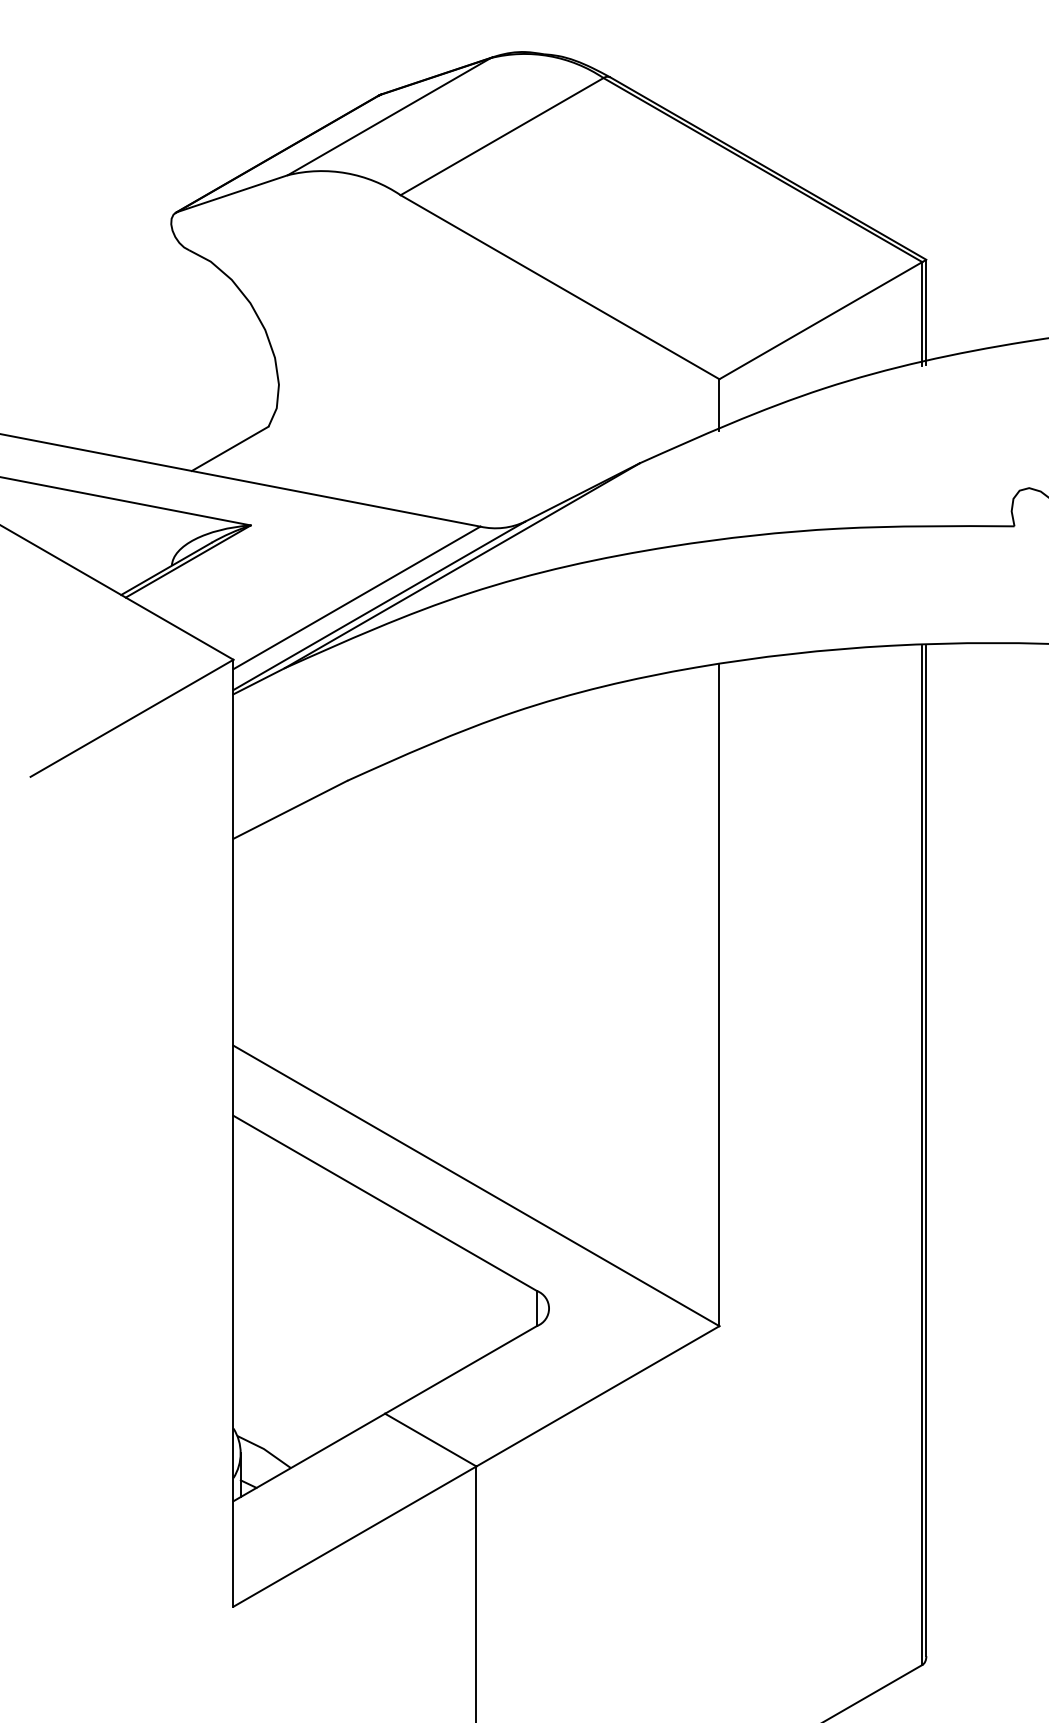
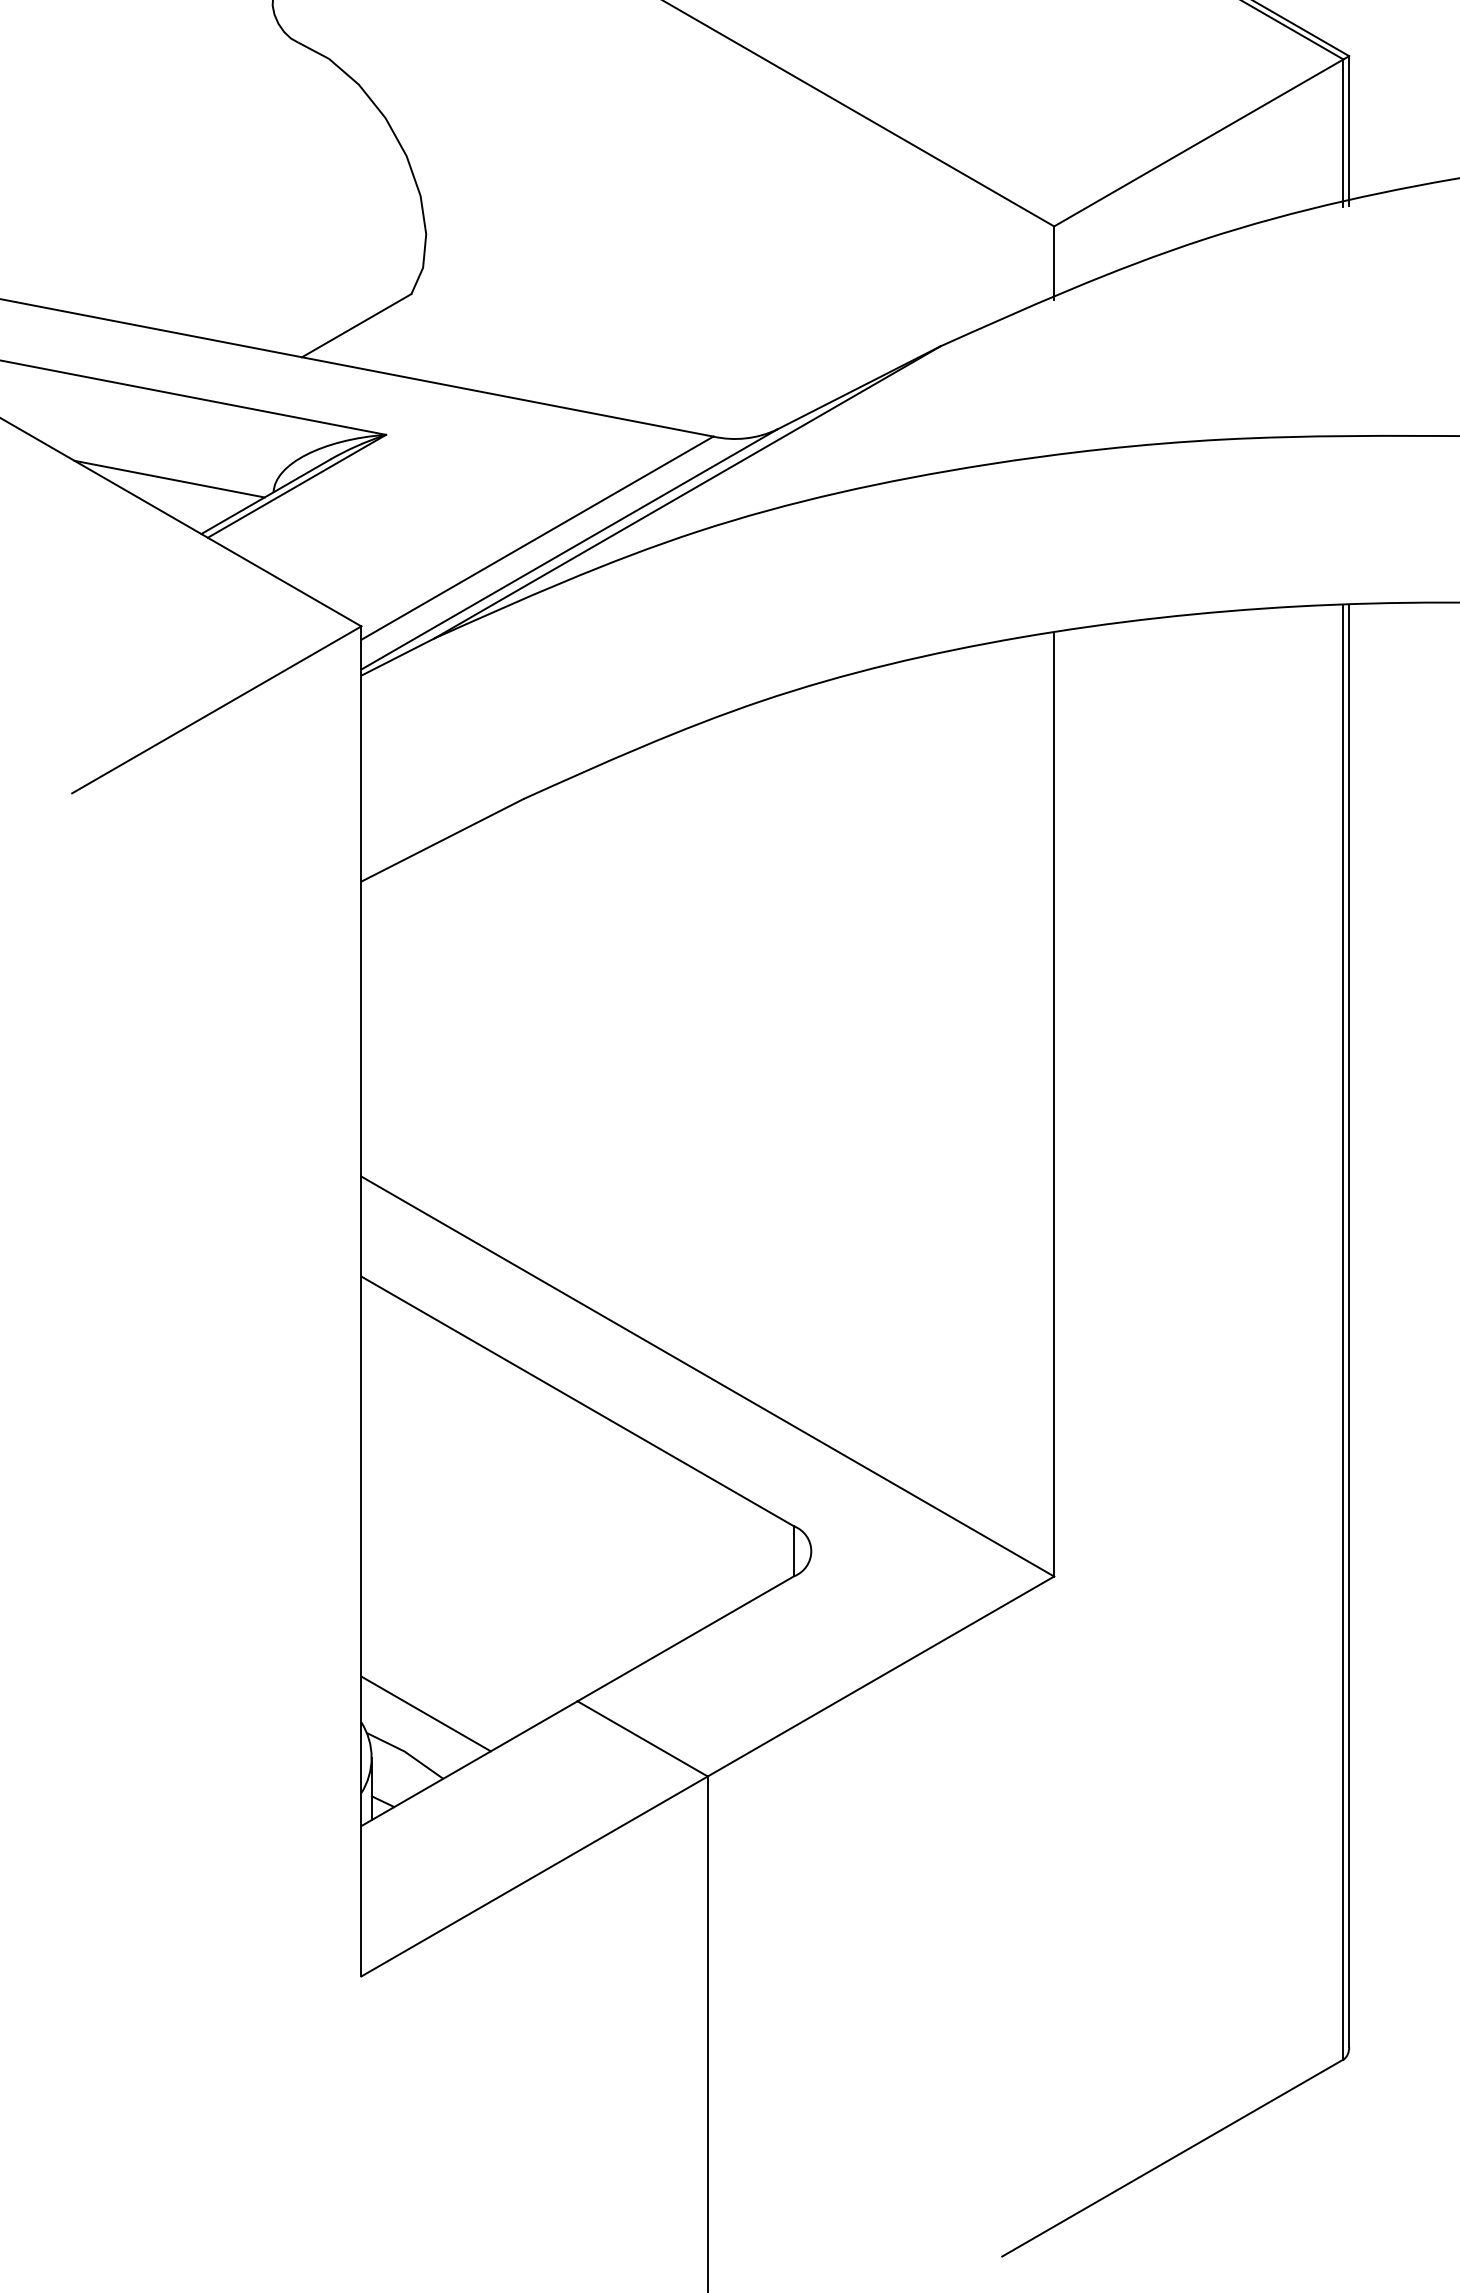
line: (98, 556) -> (168, 479), added
line: (278, 1422) -> (425, 1713), added

